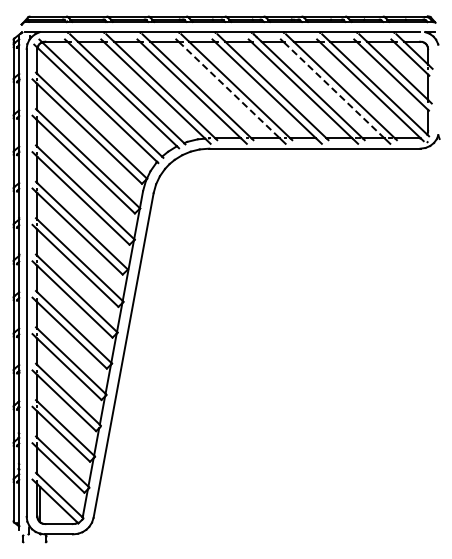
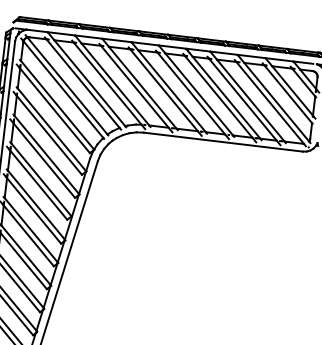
line: (333, 89) -> (242, 99), dashed -> solid
line: (229, 90) -> (164, 90), dashed -> solid

